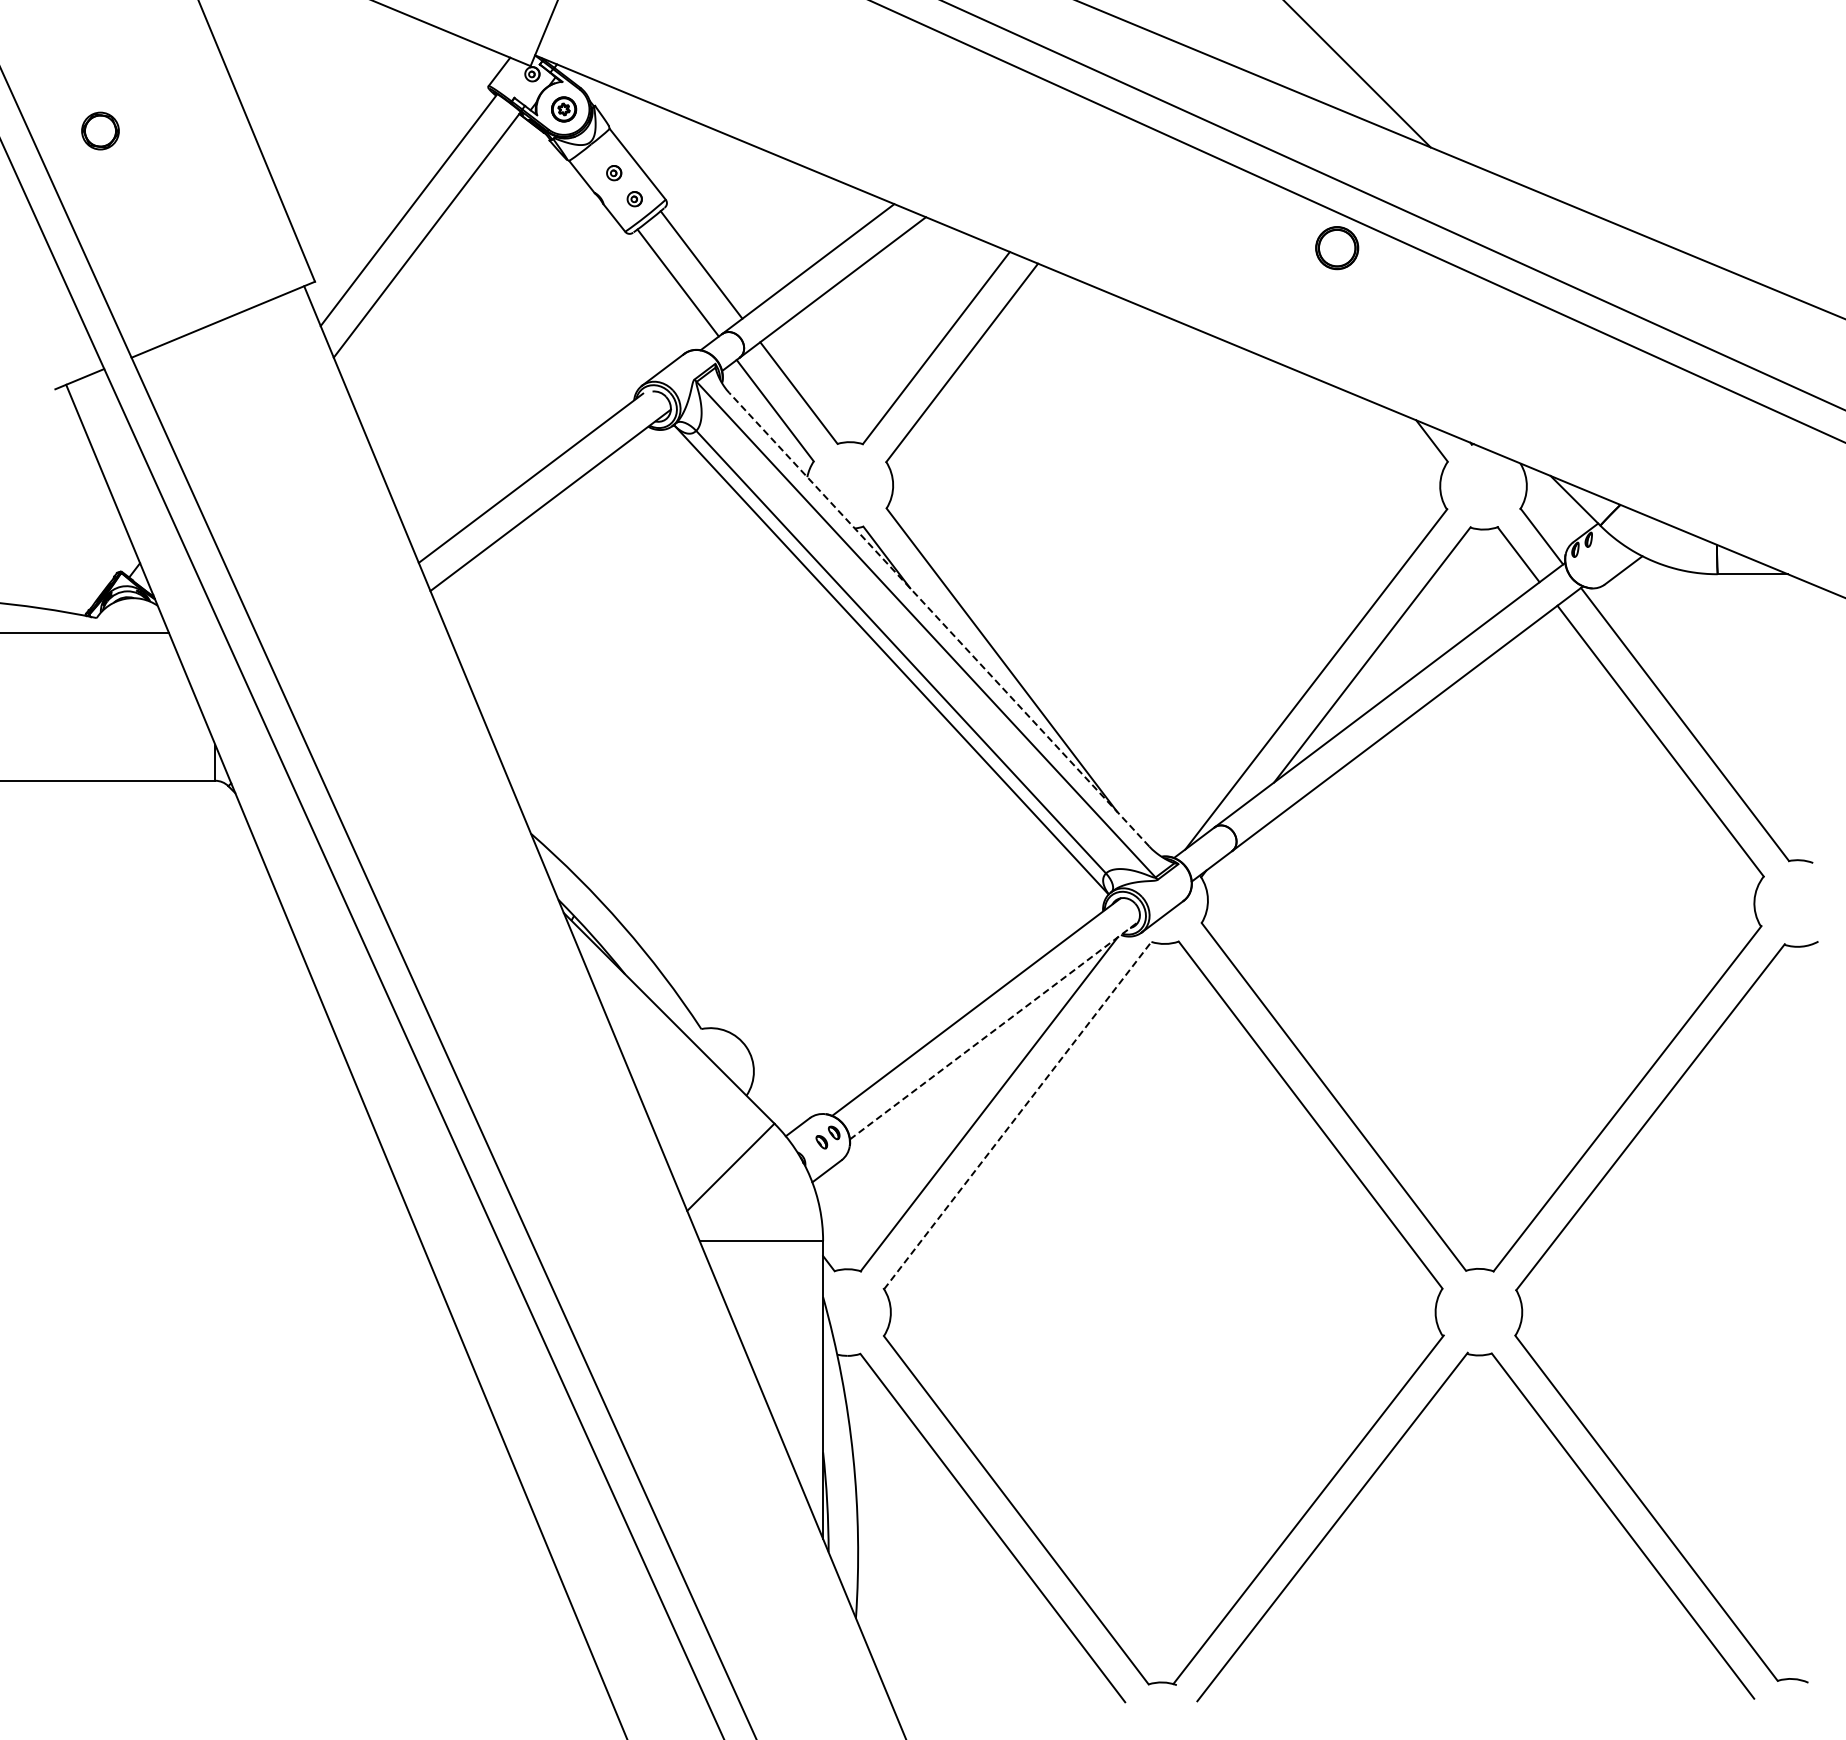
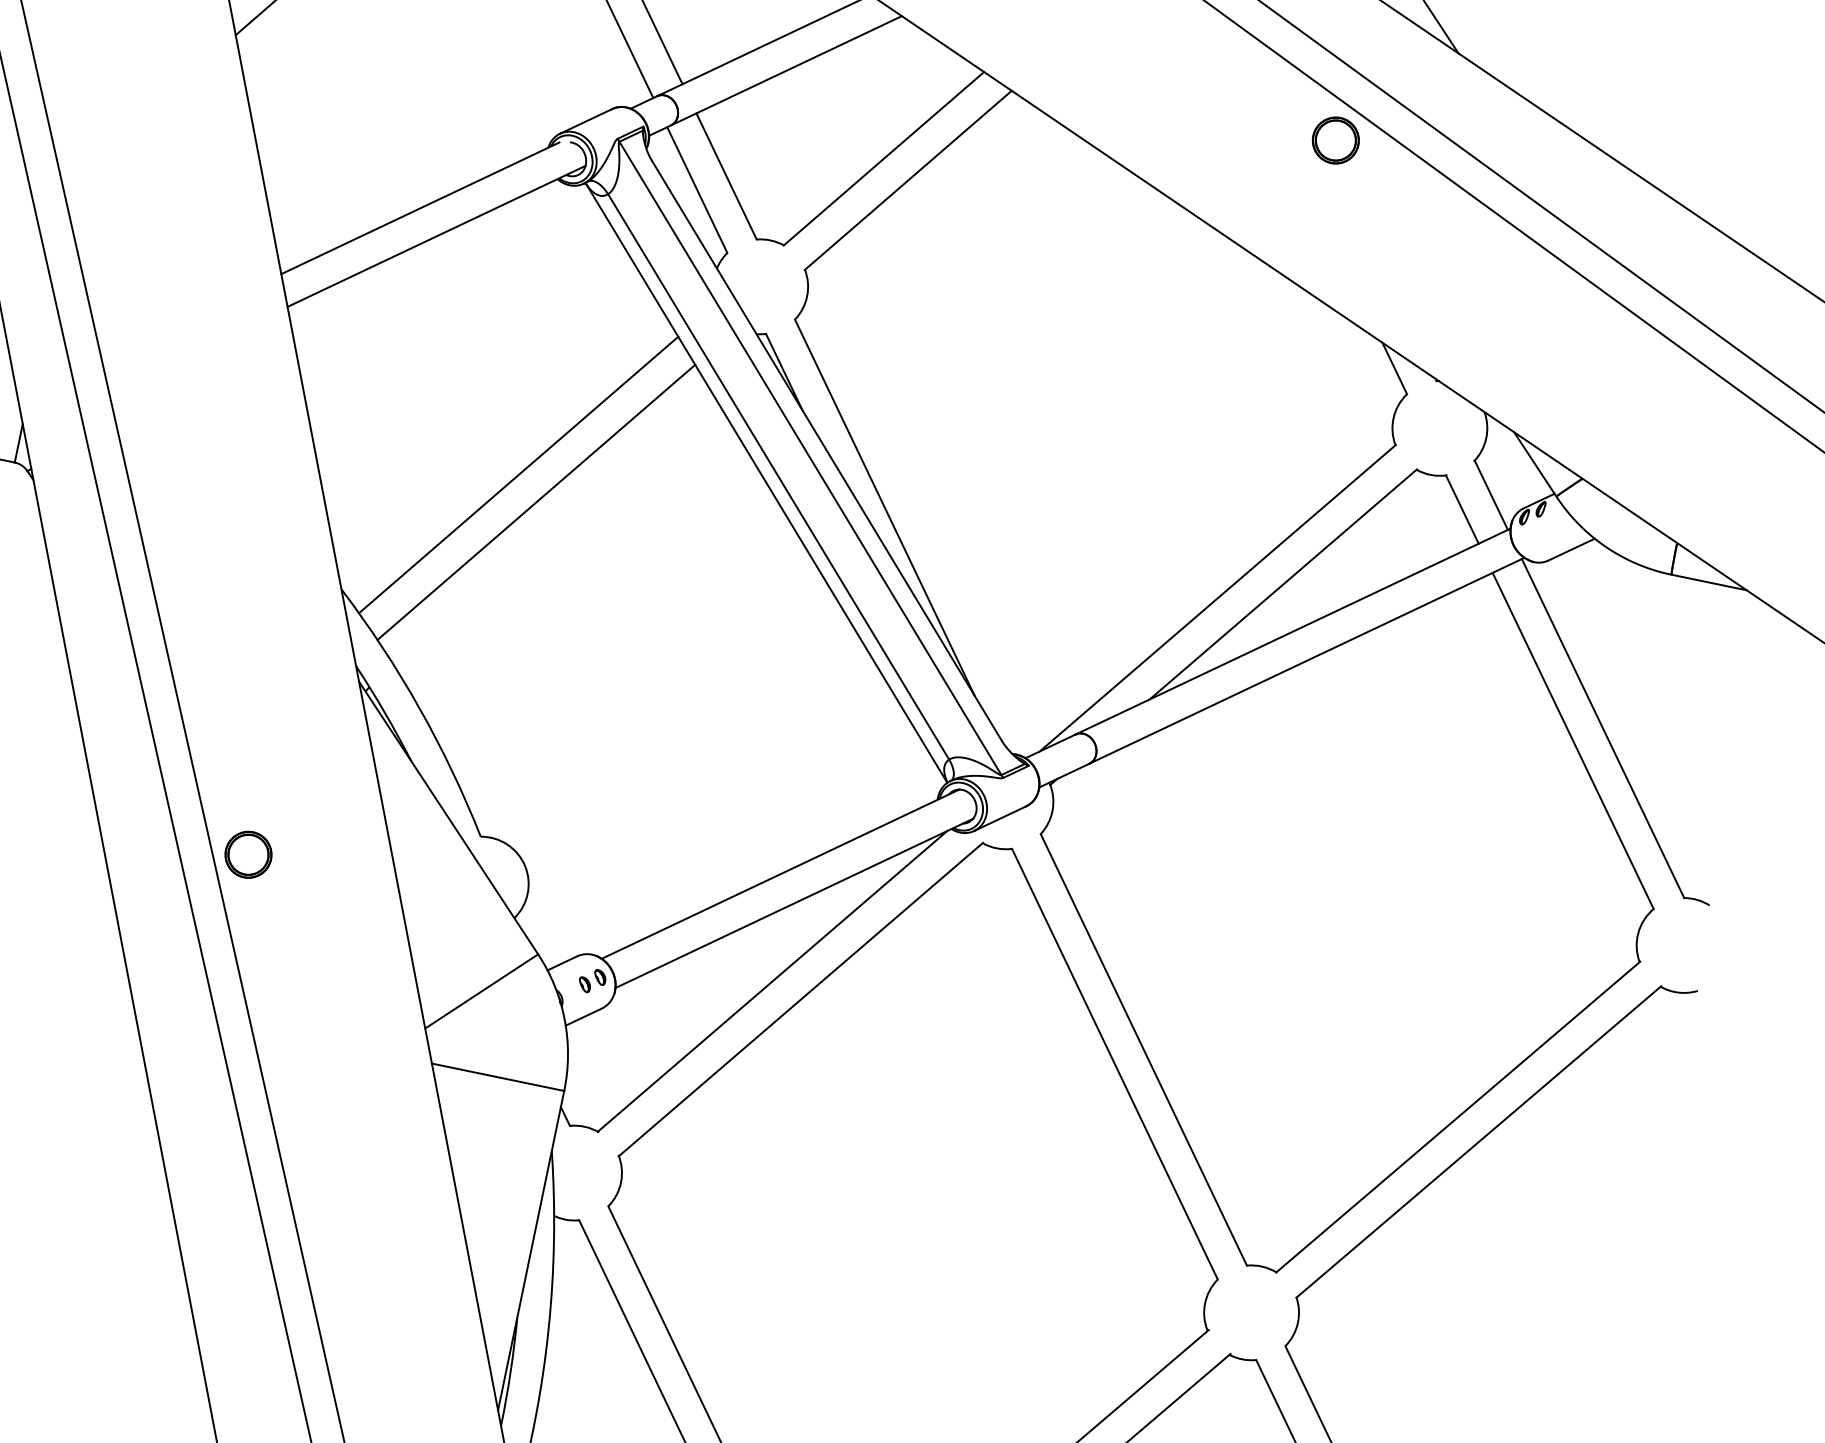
line: (939, 619) -> (827, 450), dashed -> solid
line: (668, 698) -> (518, 474), added
line: (688, 719) -> (535, 501), added
line: (994, 1030) -> (794, 903), dashed -> solid
part: (496, 1088) -> (247, 854), added
line: (1018, 1115) -> (801, 999), dashed -> solid

